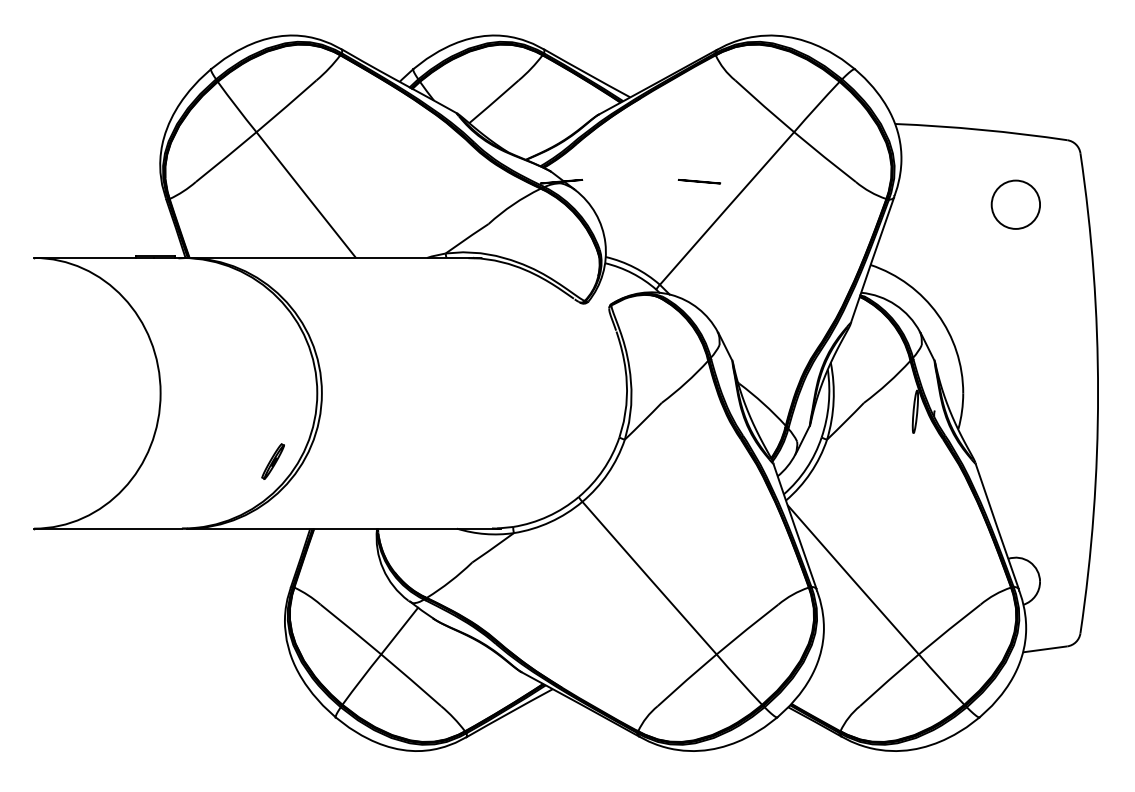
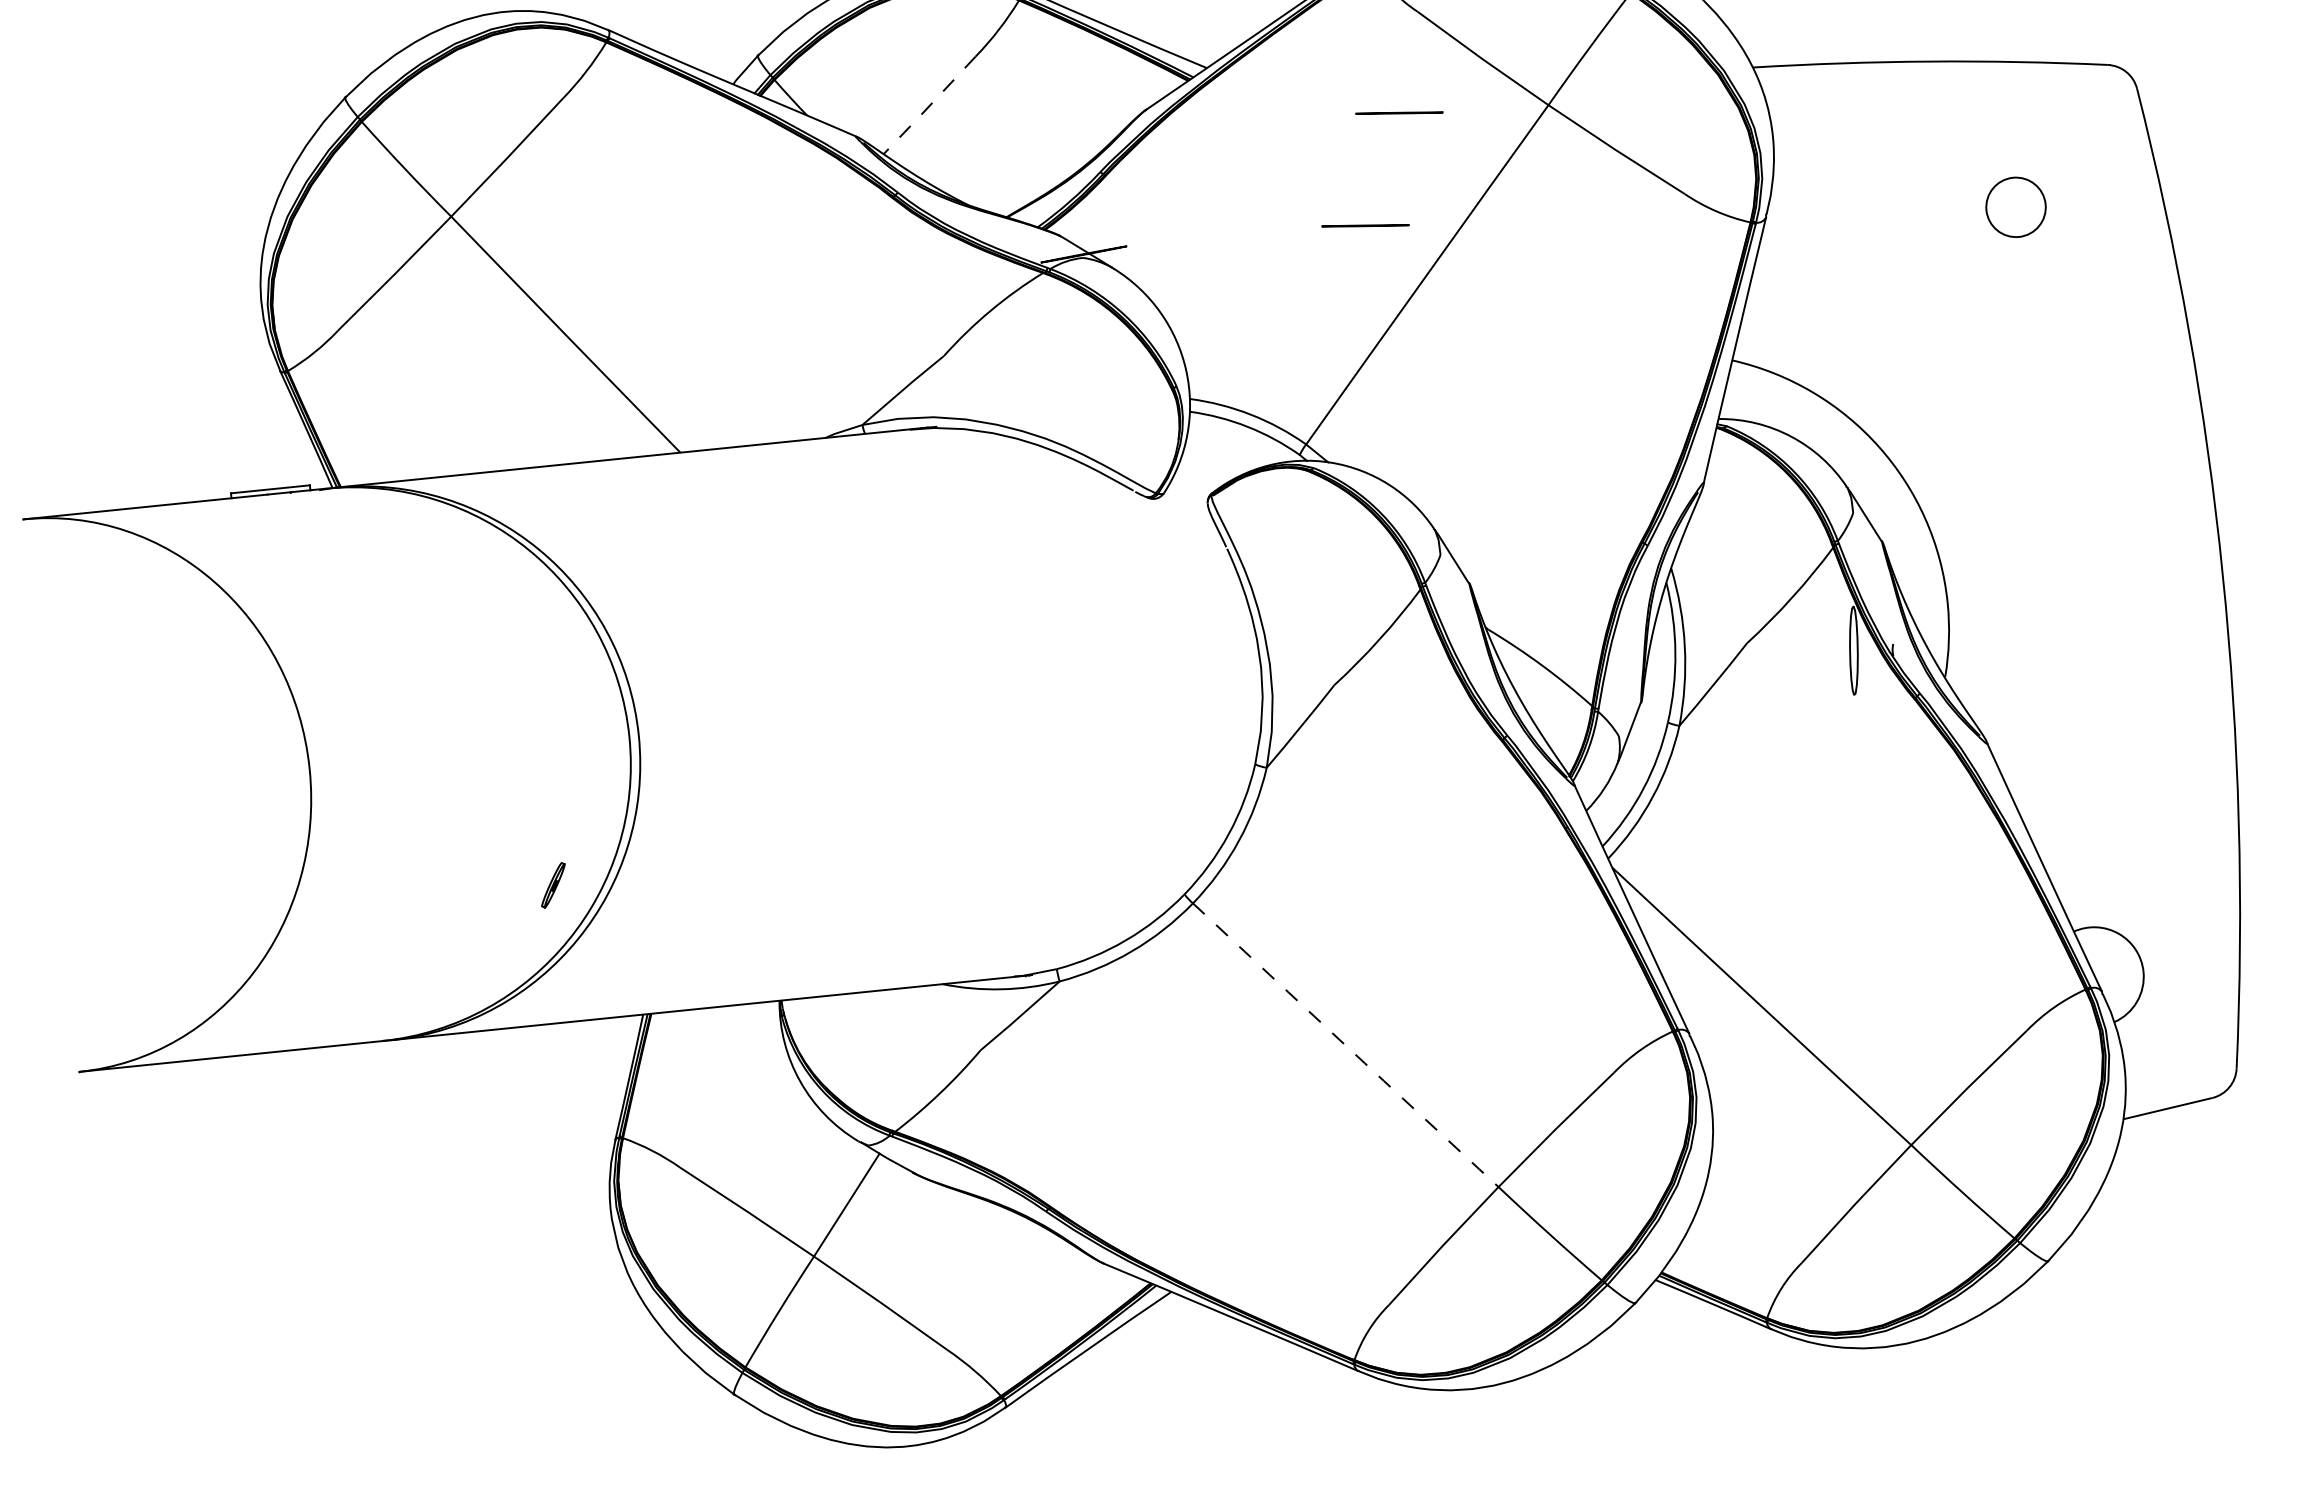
line: (493, 102) -> (928, 106), solid -> dashed
line: (720, 128) -> (1397, 112), added
circle: (1015, 204) -> (2015, 206), size x0.6
part: (272, 461) -> (552, 885), size x0.6
arc: (649, 578) -> (1345, 1045), solid -> dashed

